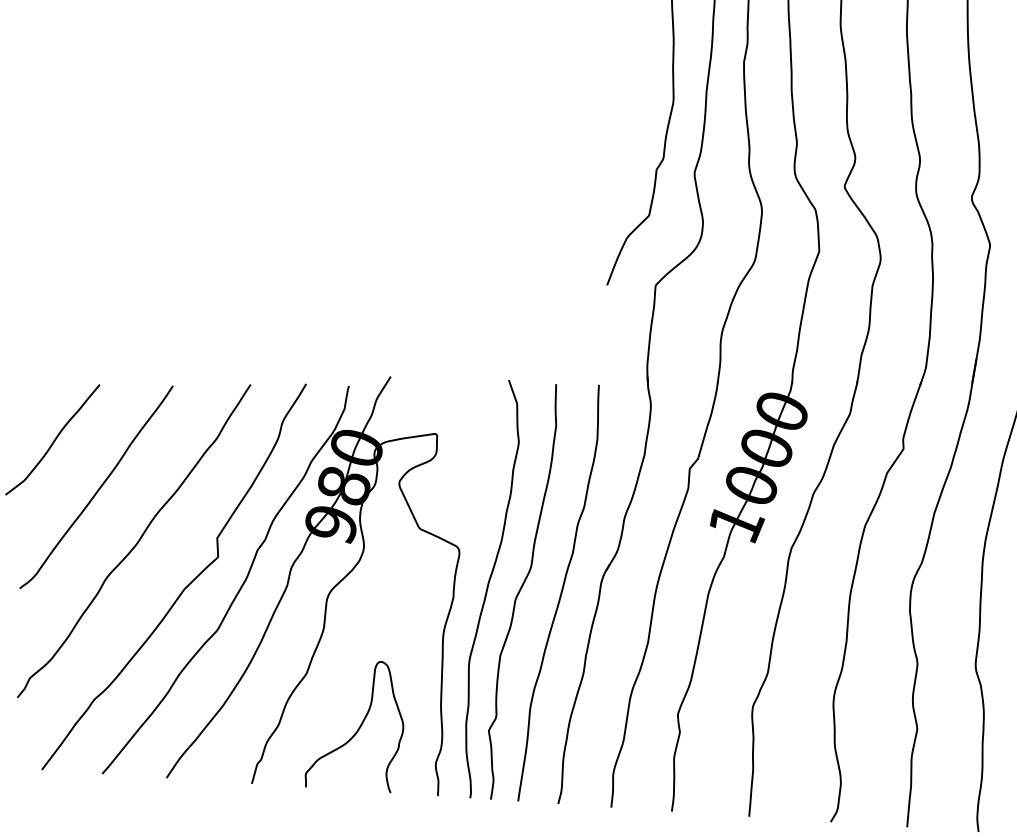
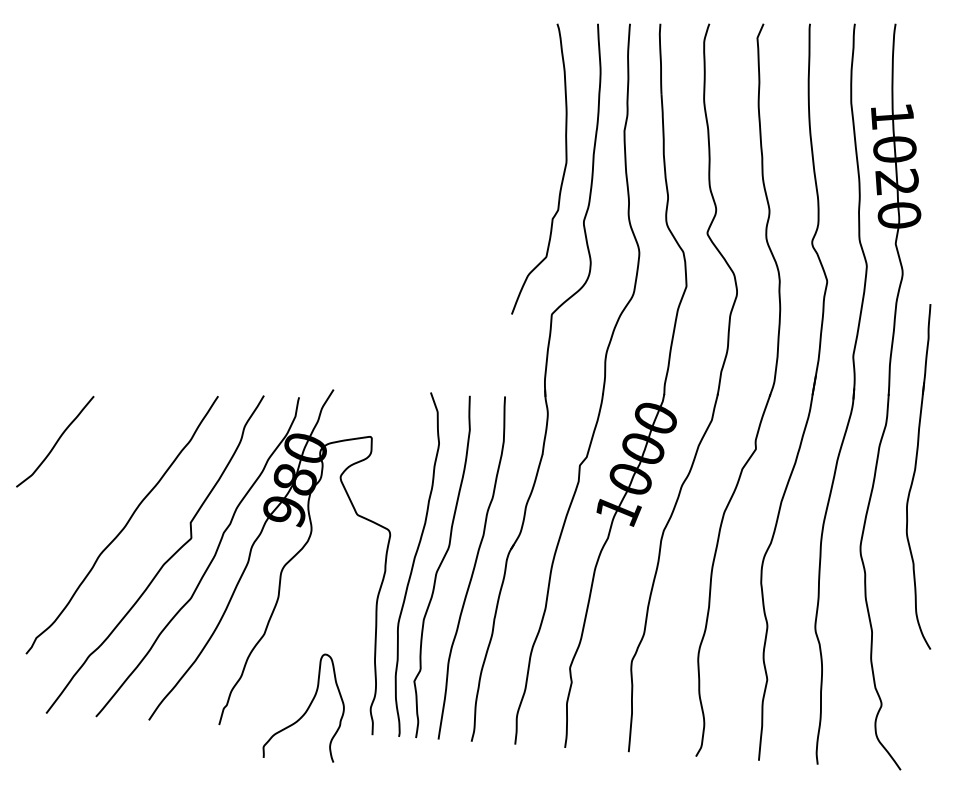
curve: (98, 488) -> (92, 481), removed
curve: (357, 728) -> (306, 709), moved

